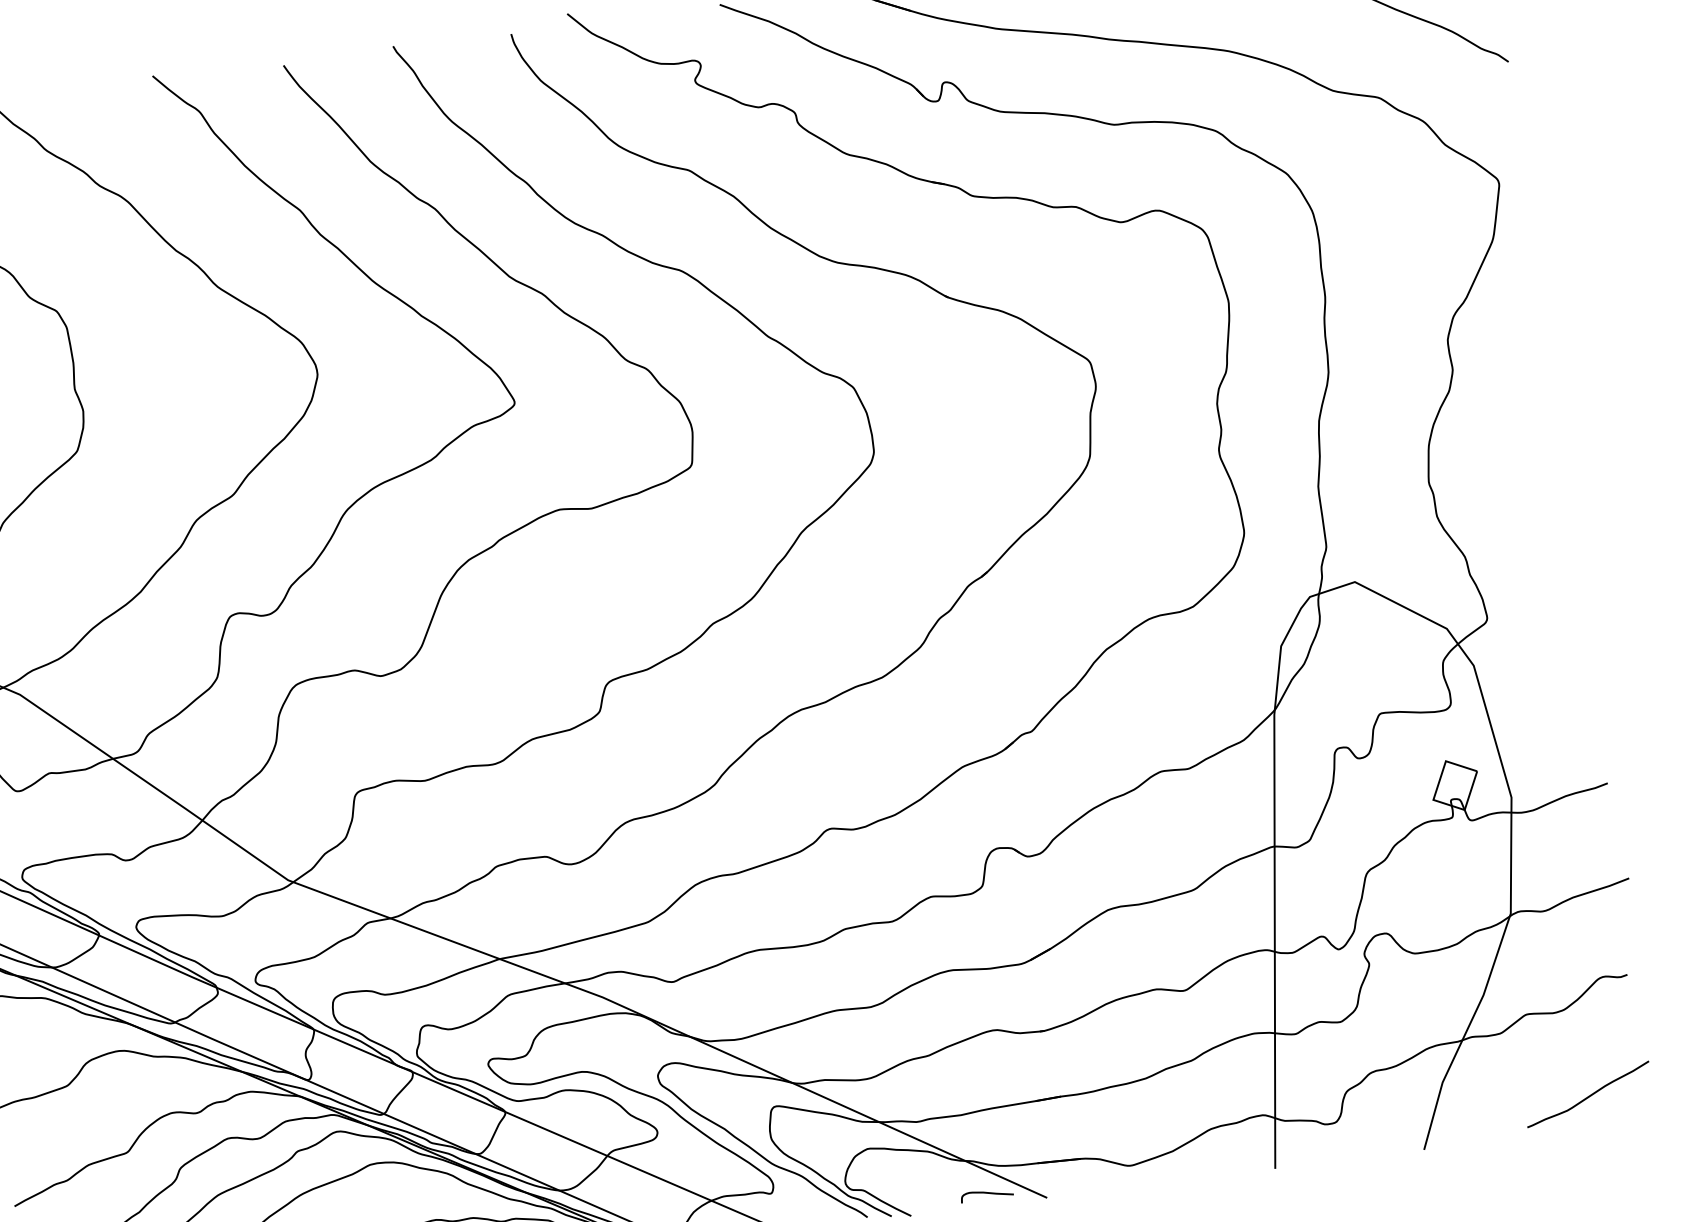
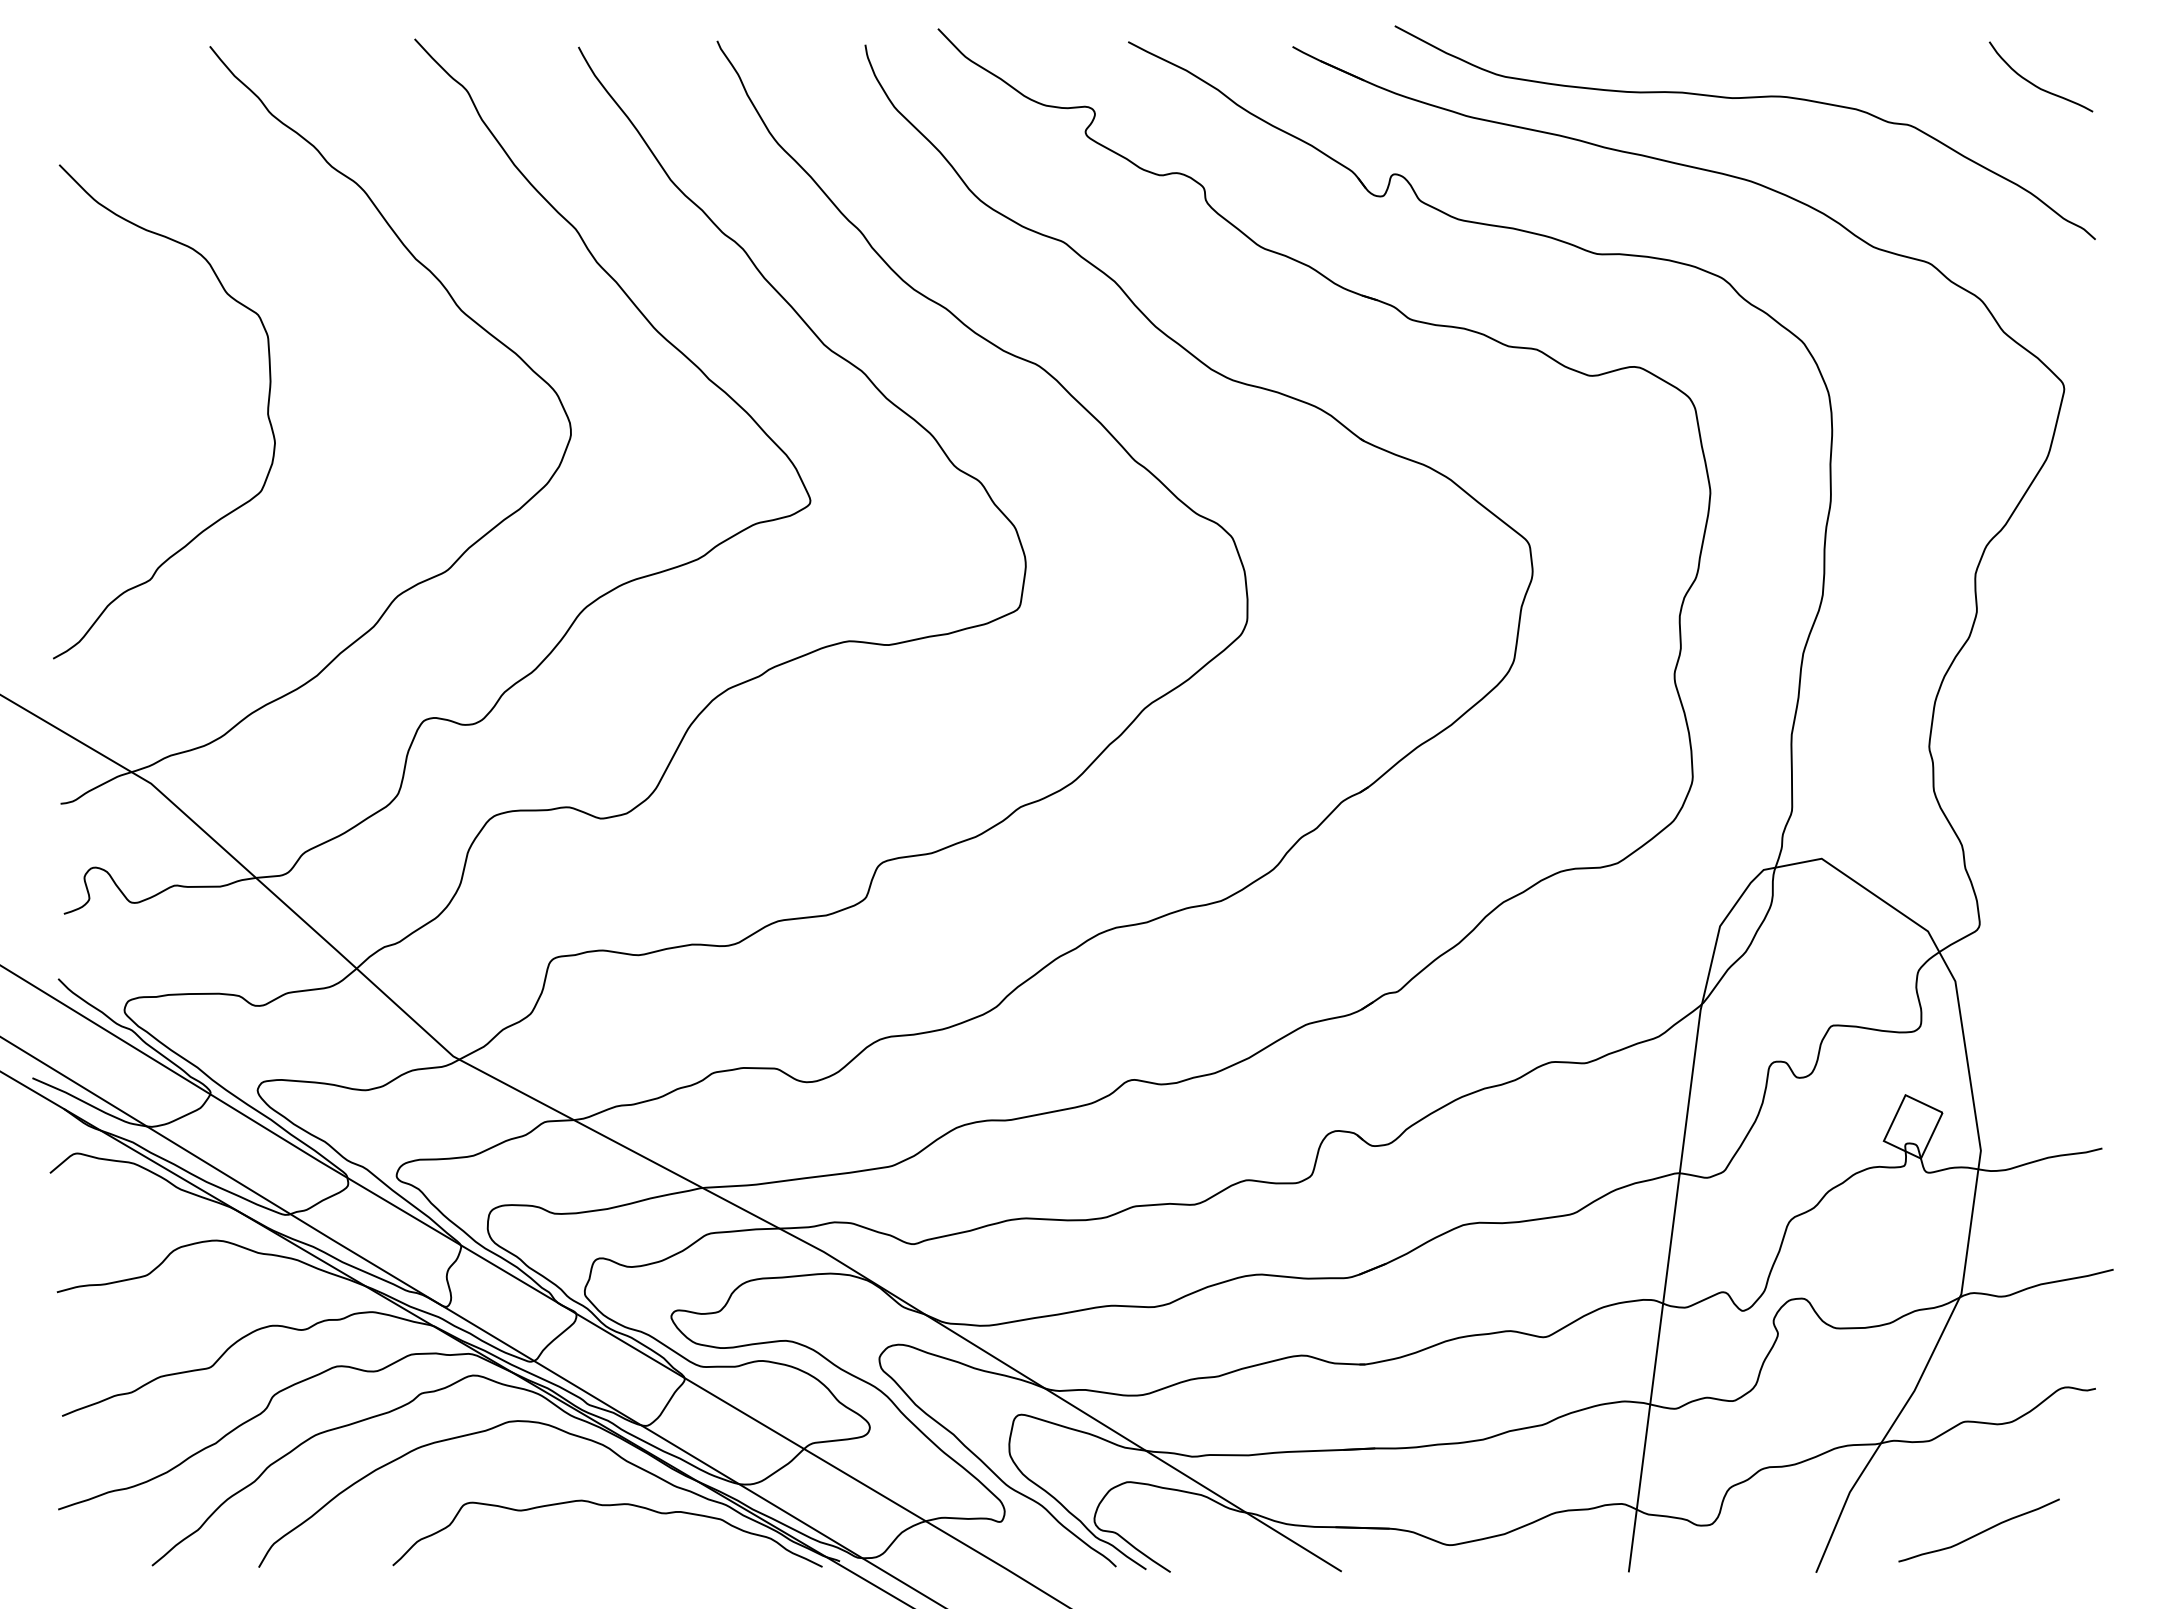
curve: (1588, 1095) -> (1979, 1532), moved
curve: (986, 1193) -> (1267, 1556), removed

